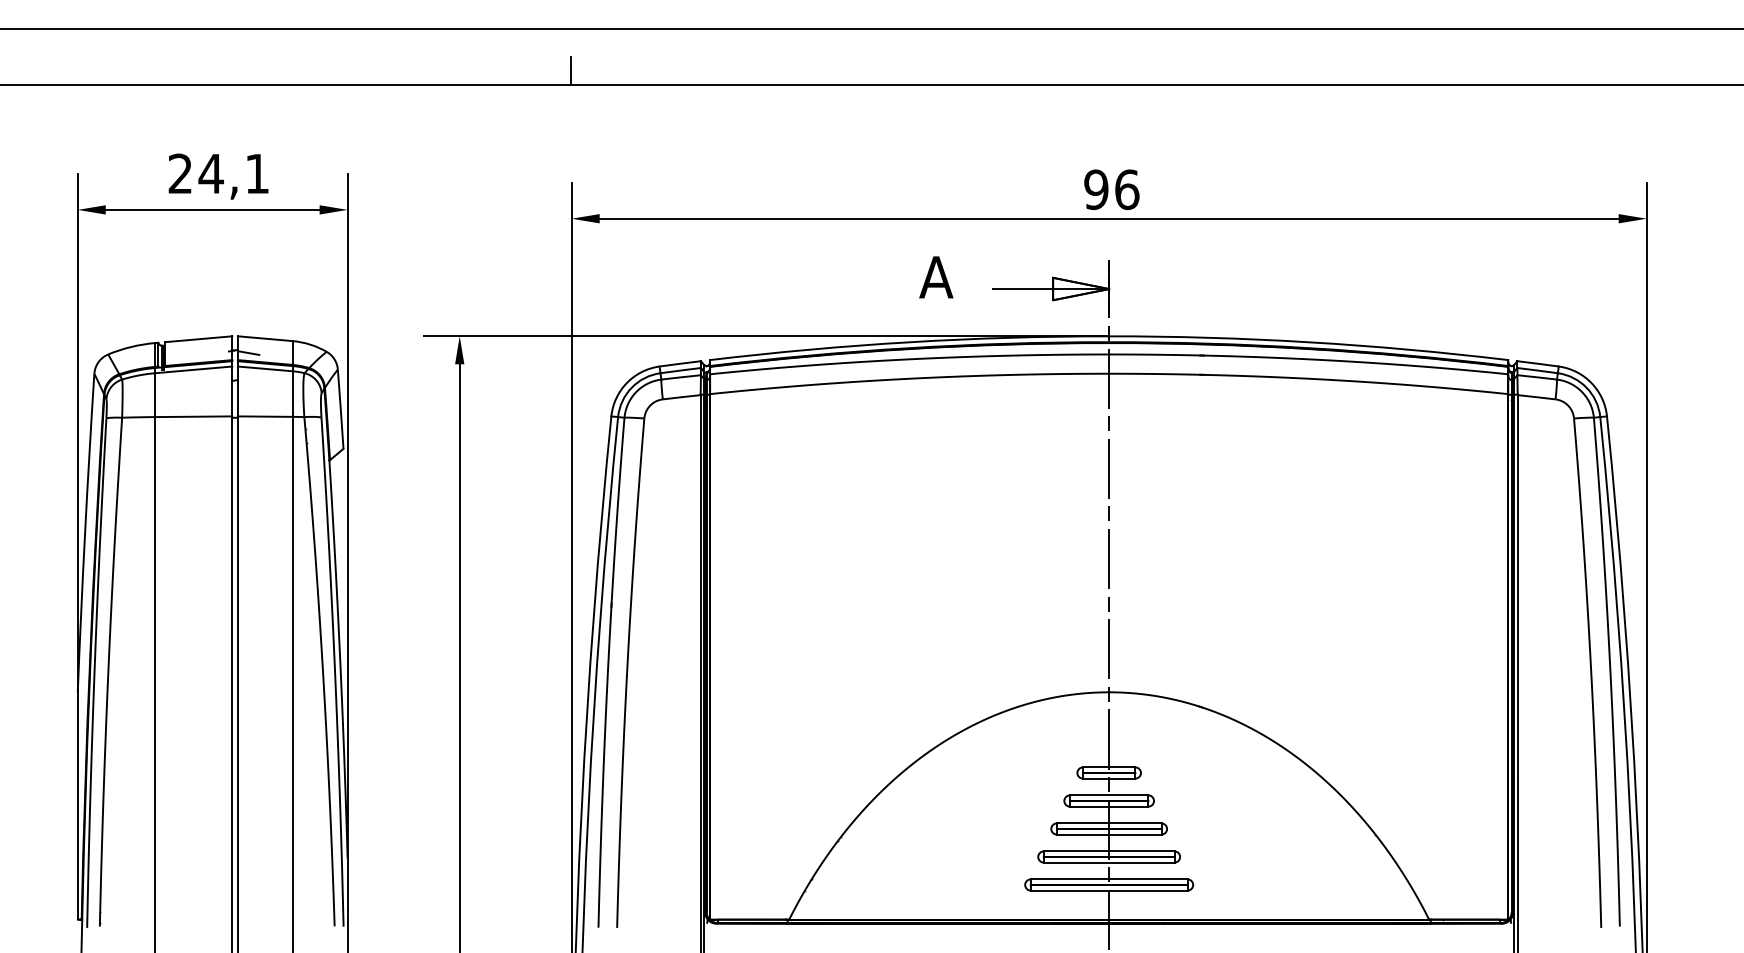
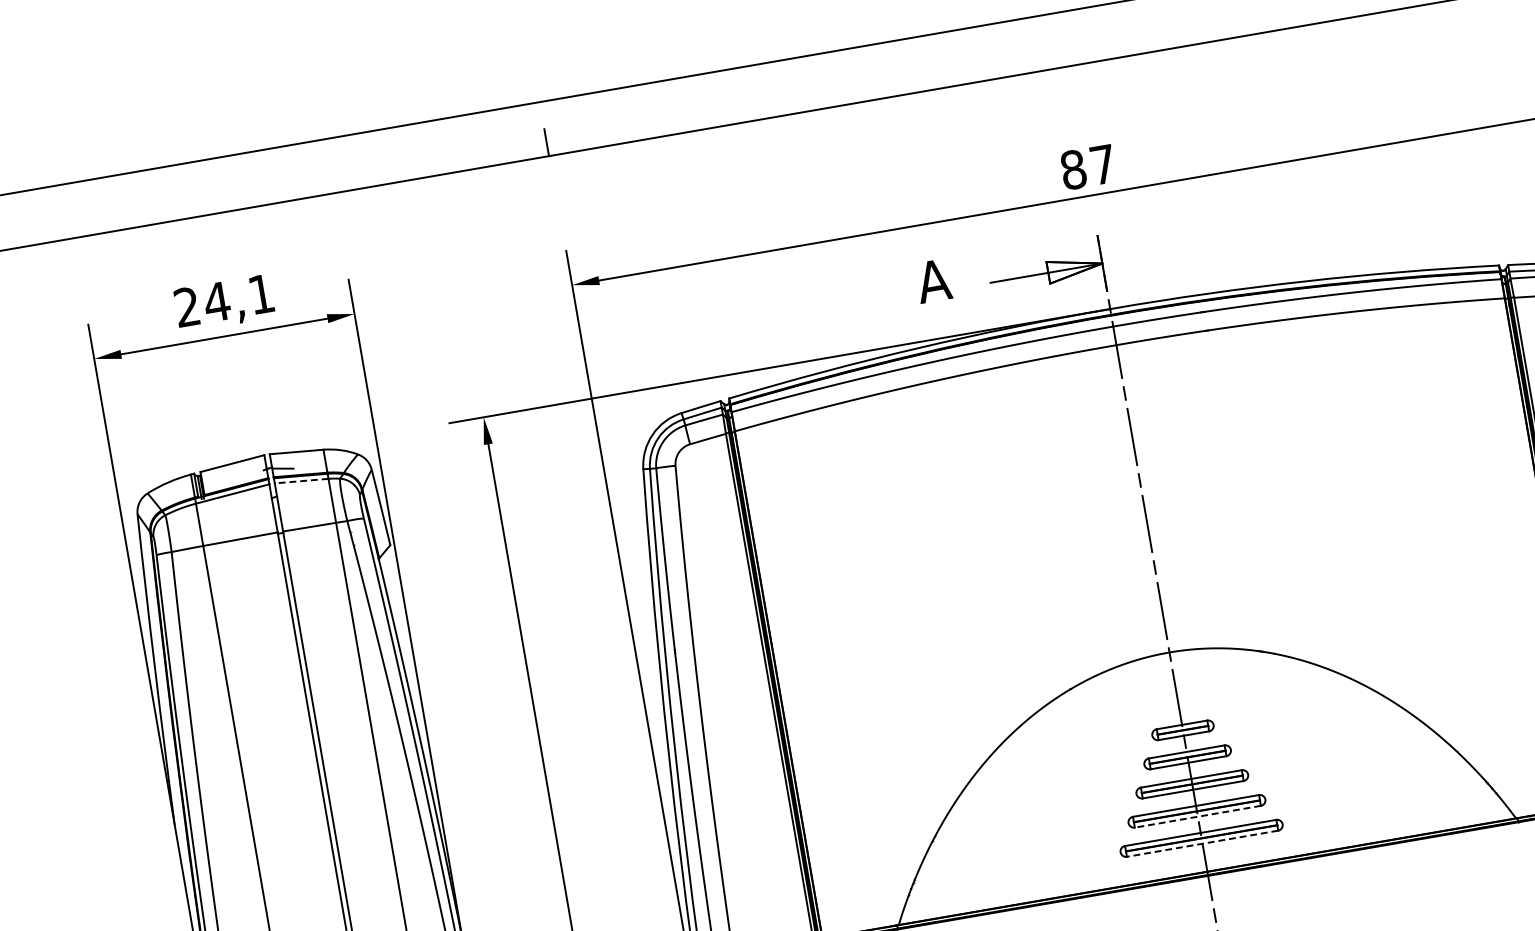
text: (1111, 189) -> (1087, 167), 96 -> 87
line: (265, 368) -> (301, 480), solid -> dashed
line: (1108, 862) -> (1197, 816), solid -> dashed
line: (1108, 890) -> (1201, 843), solid -> dashed

